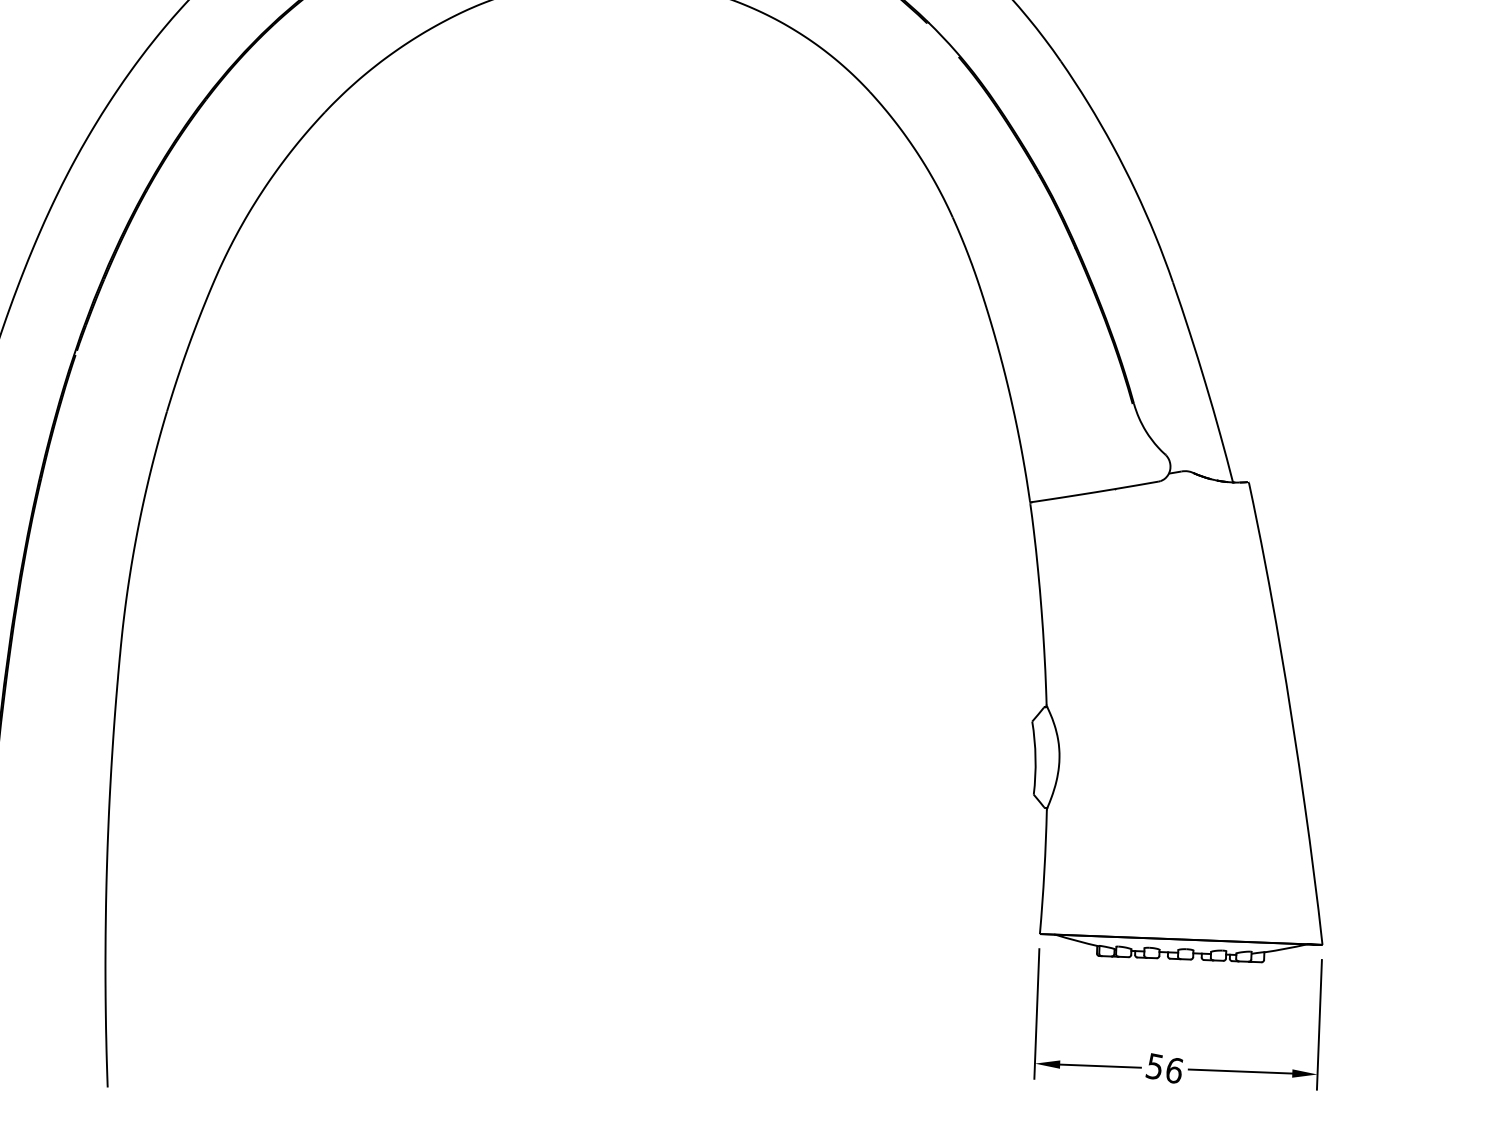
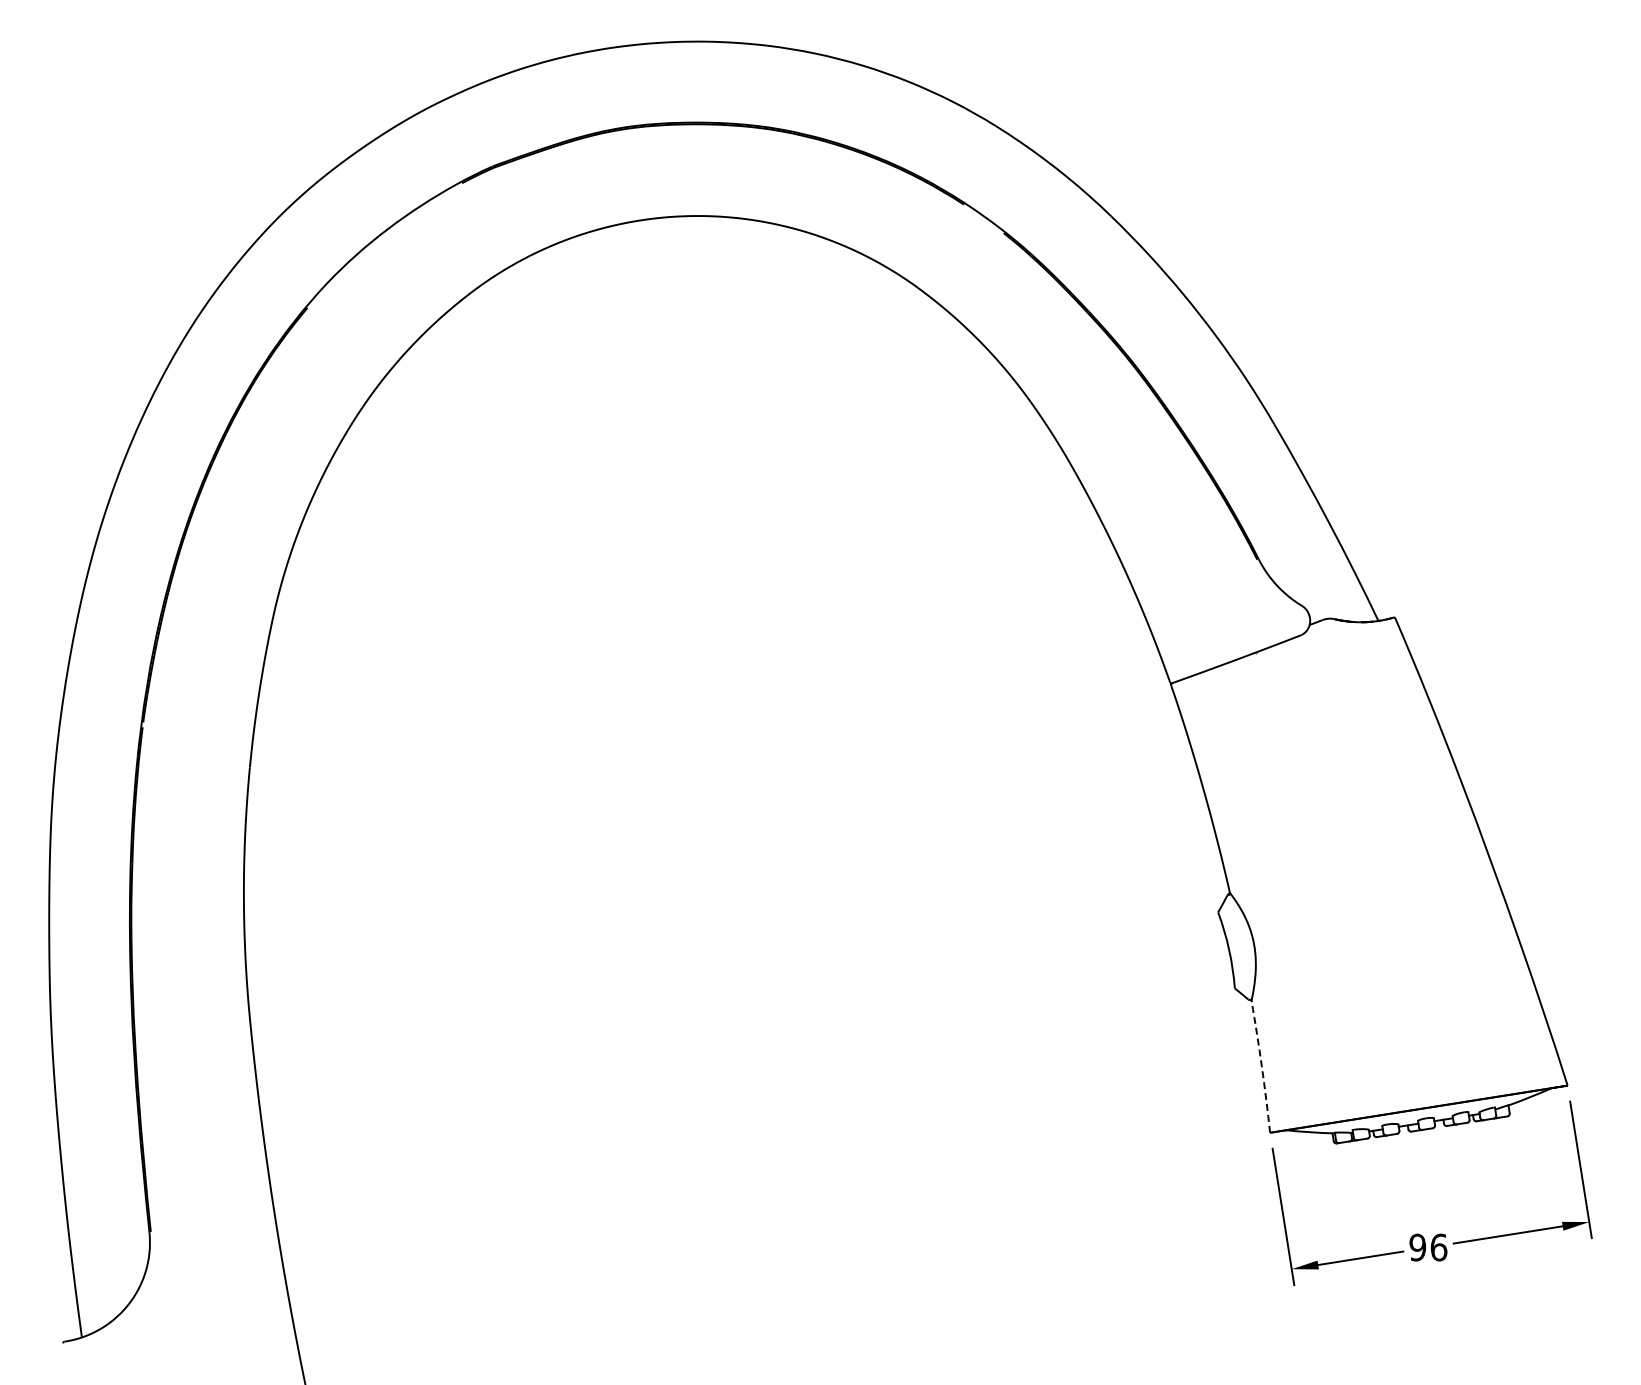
arc: (1044, 871) -> (1261, 1066), solid -> dashed
text: (1154, 1066) -> (1417, 1247), 56 -> 96

